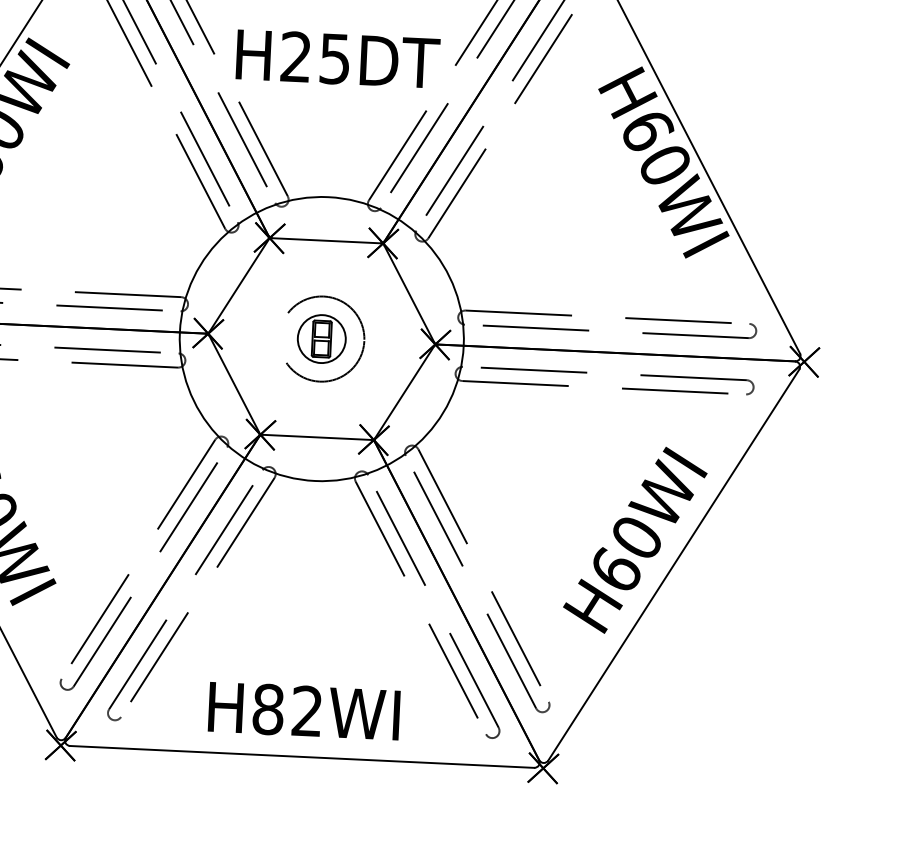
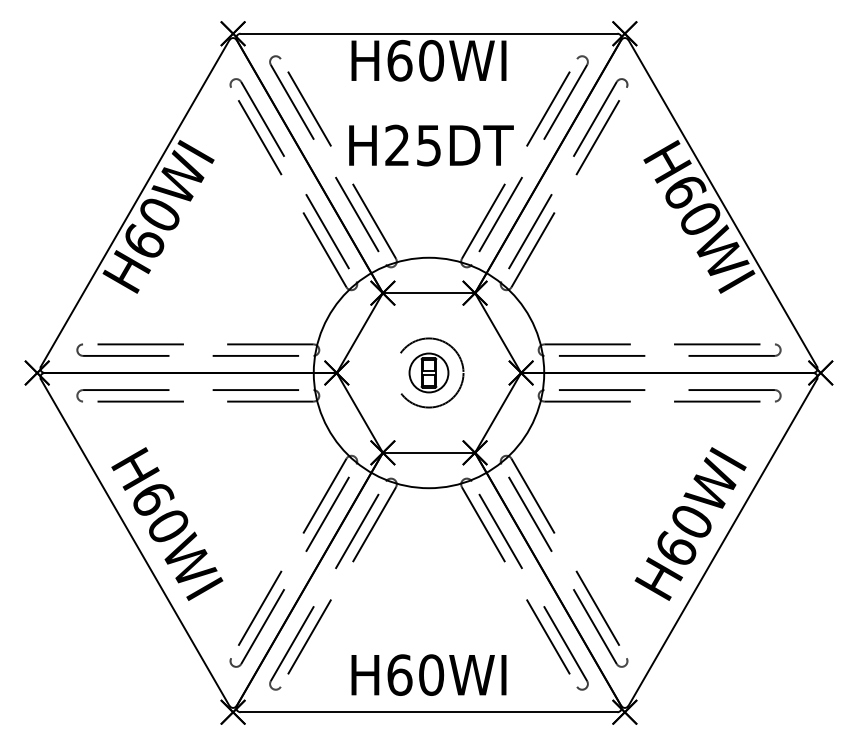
text: (287, 709) -> (415, 674), H82WI -> H60WI

